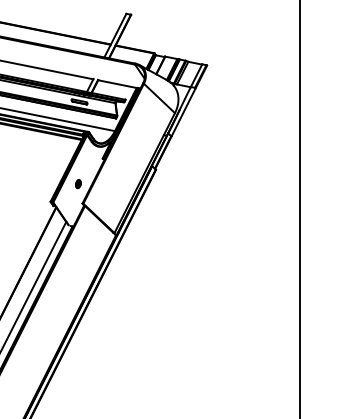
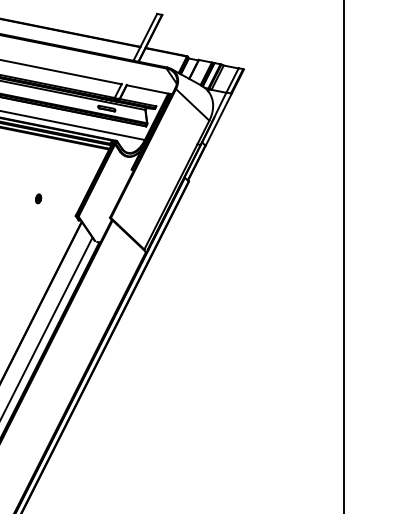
part: (78, 183) -> (38, 198), moved

